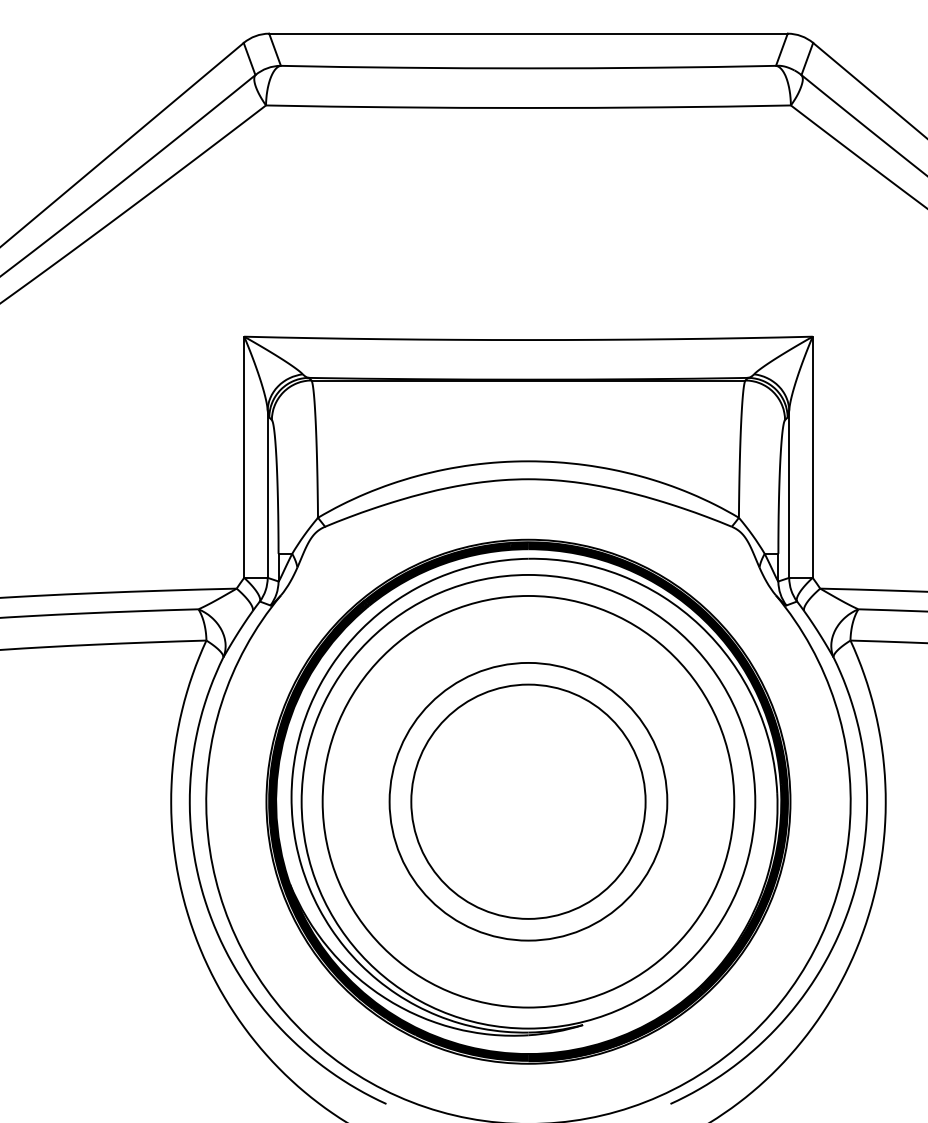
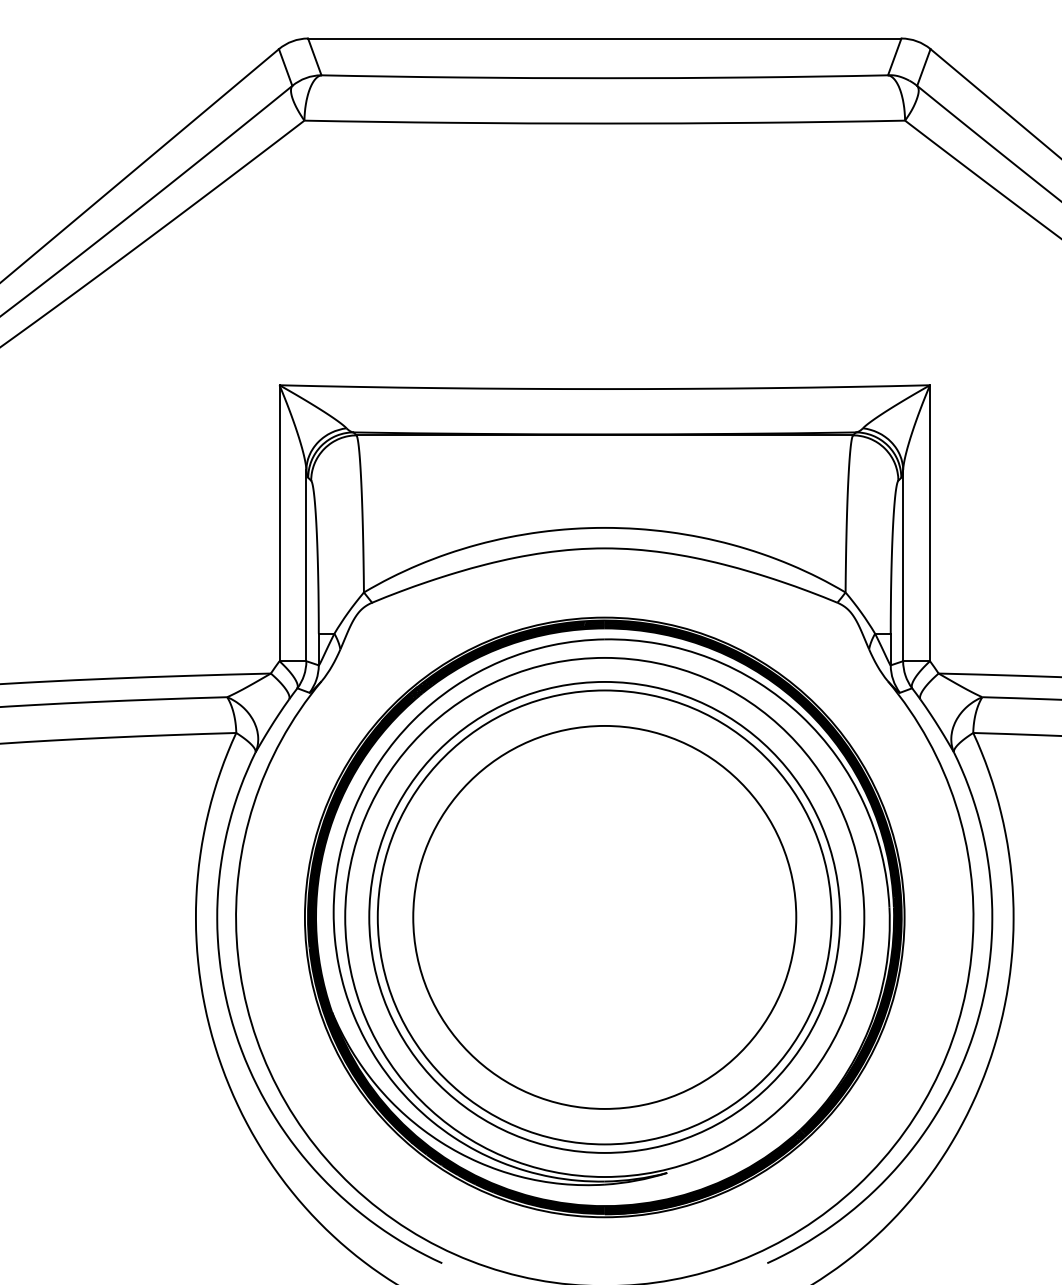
circle: (528, 800) -> (604, 916), size x1.43
circle: (528, 801) -> (604, 917), size x1.43

